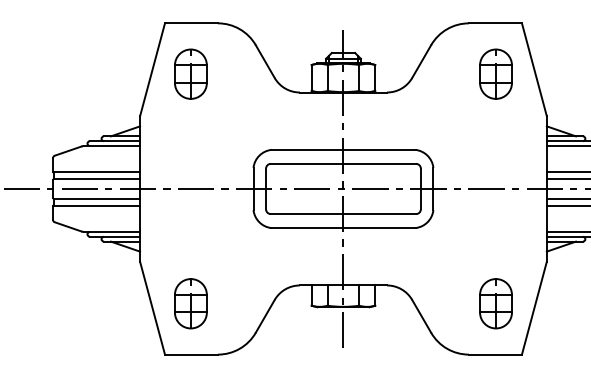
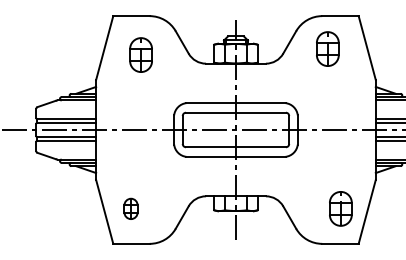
part: (190, 73) -> (140, 54), moved
part: (495, 73) -> (327, 48), moved
part: (190, 303) -> (130, 208), size x0.6

